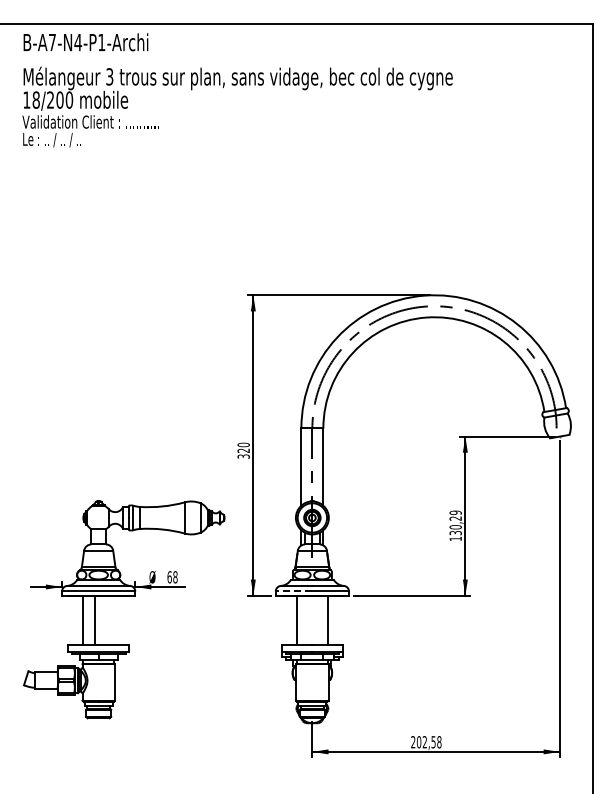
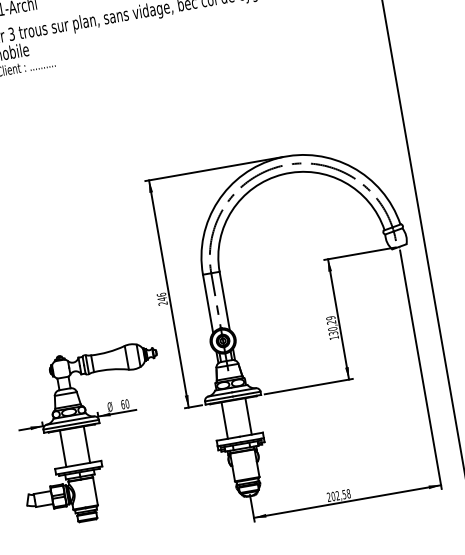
text: (243, 450) -> (162, 299), 320 -> 246
text: (175, 577) -> (127, 404), 68 -> 60
line: (293, 591) -> (218, 399), dashed -> solid
line: (95, 620) -> (87, 444), moved

